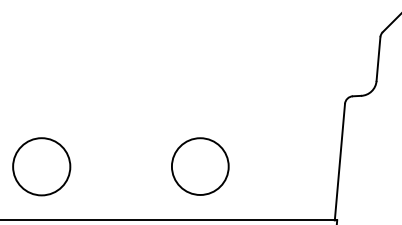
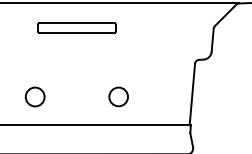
part: (120, 34) -> (76, 27), added
circle: (40, 165) -> (34, 96), size x0.62
circle: (199, 165) -> (118, 96), size x0.62

